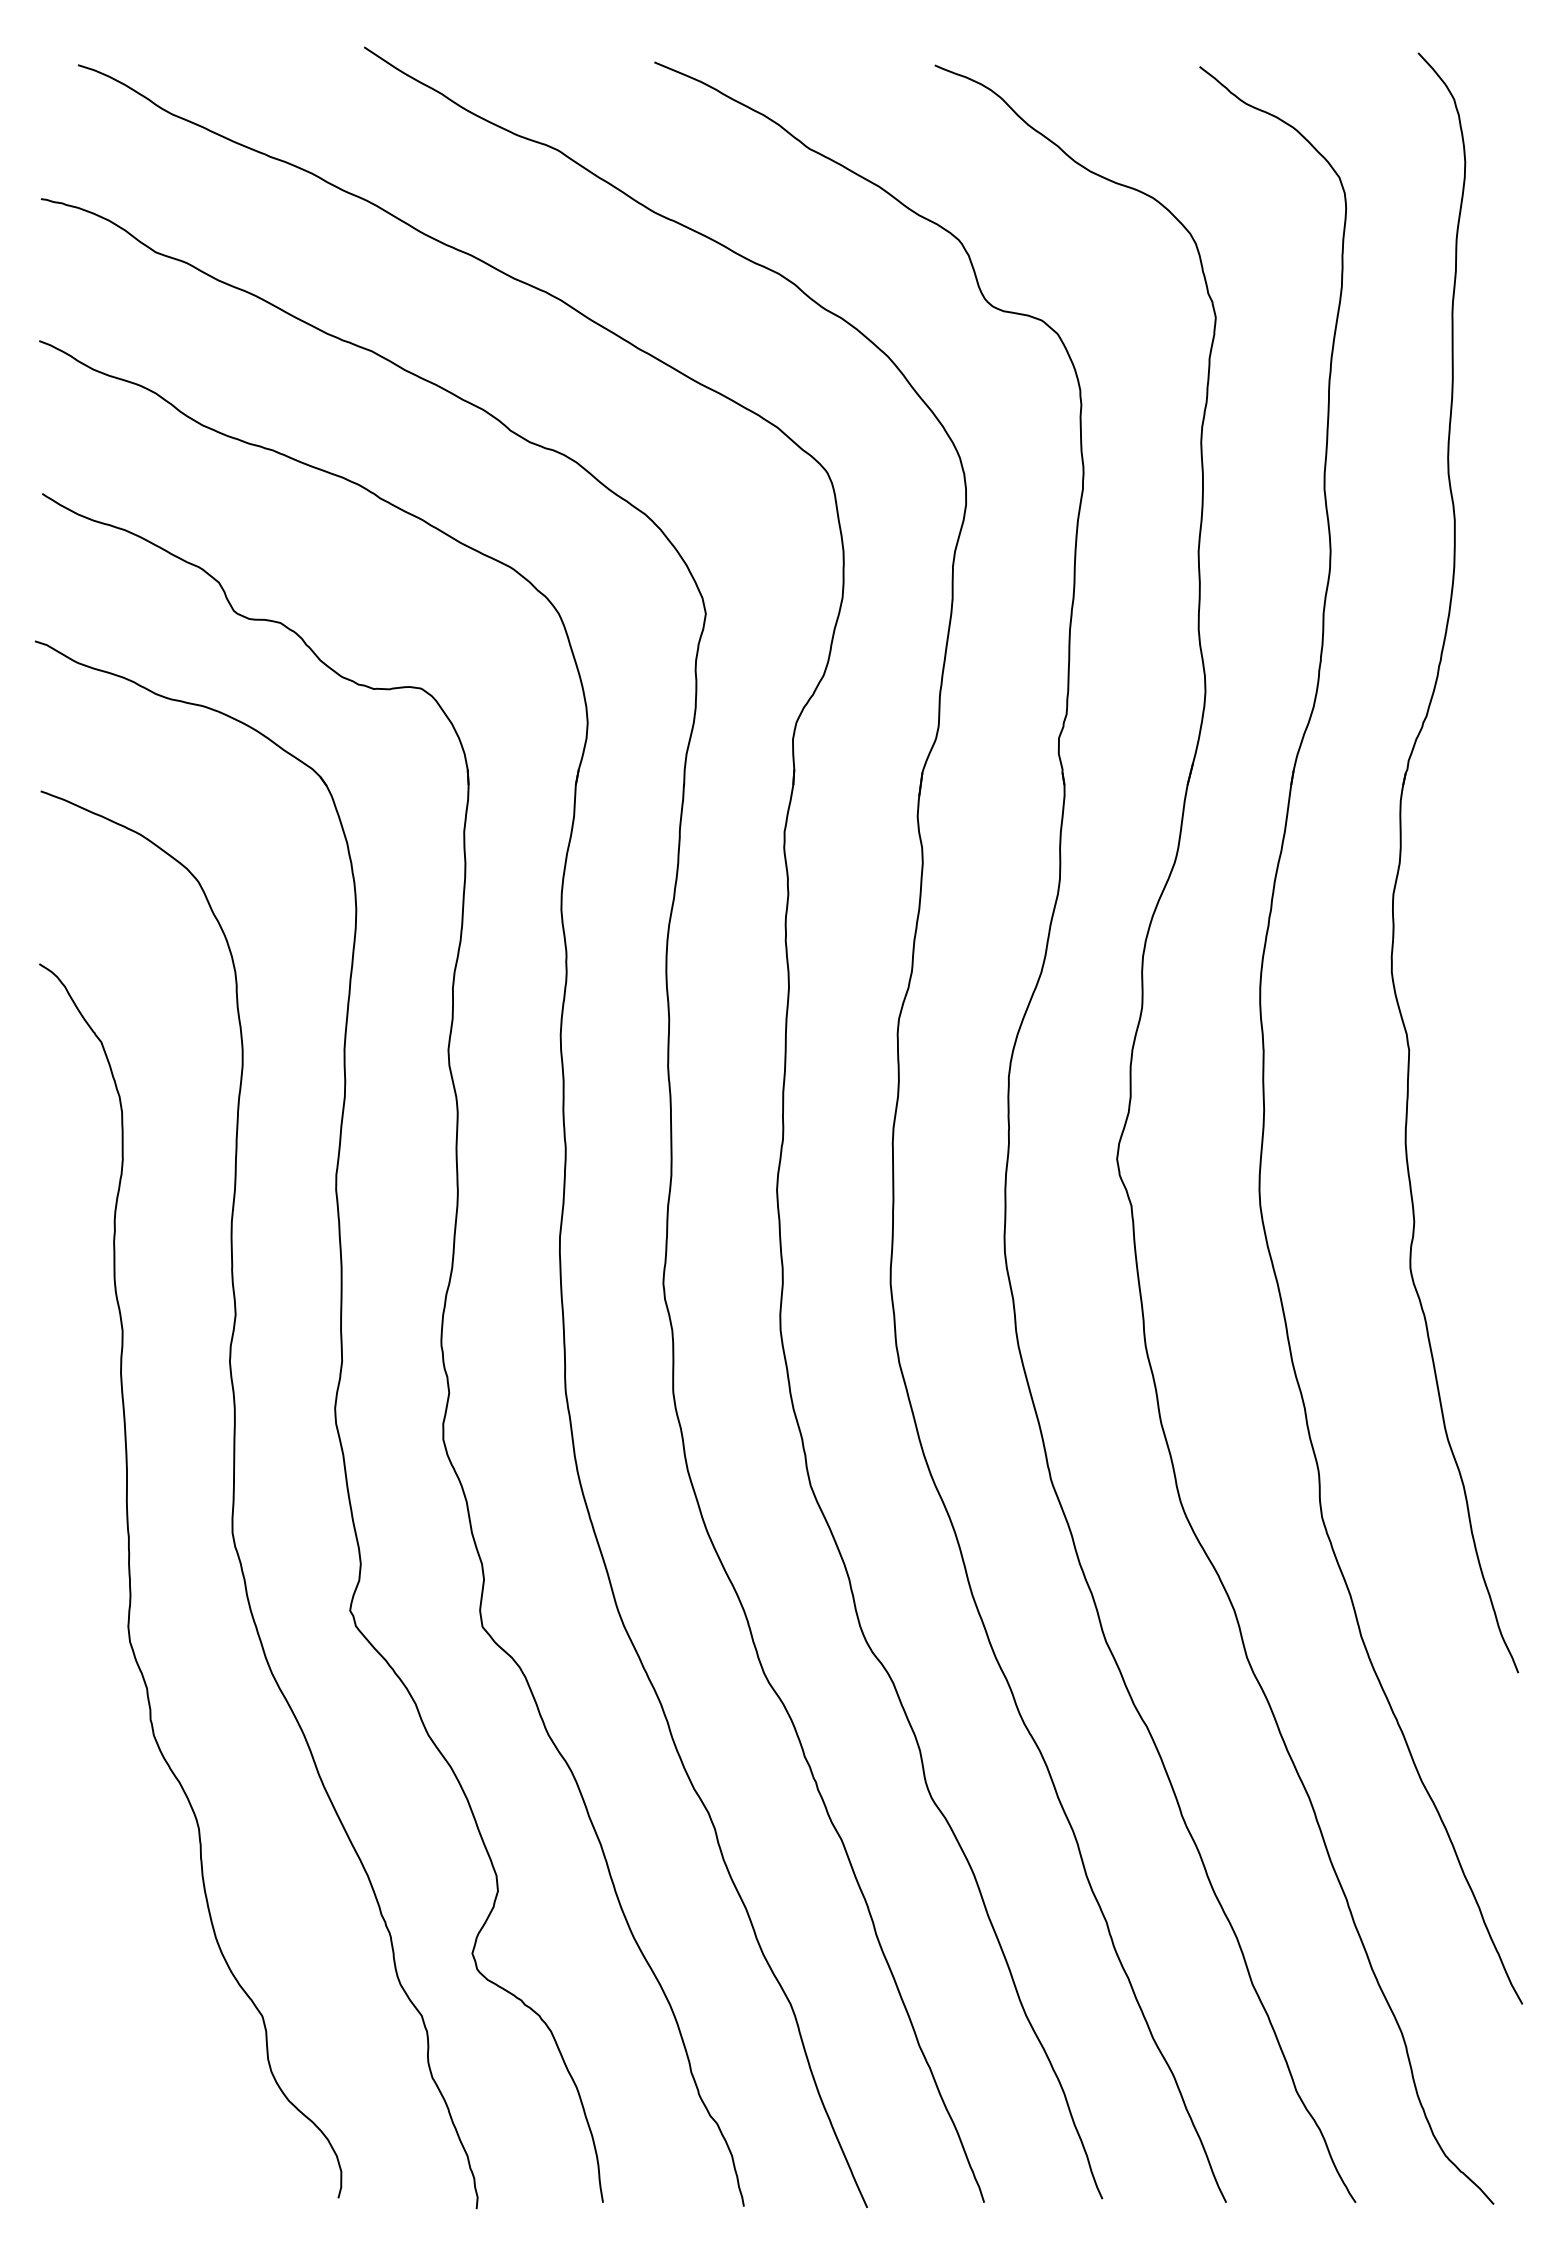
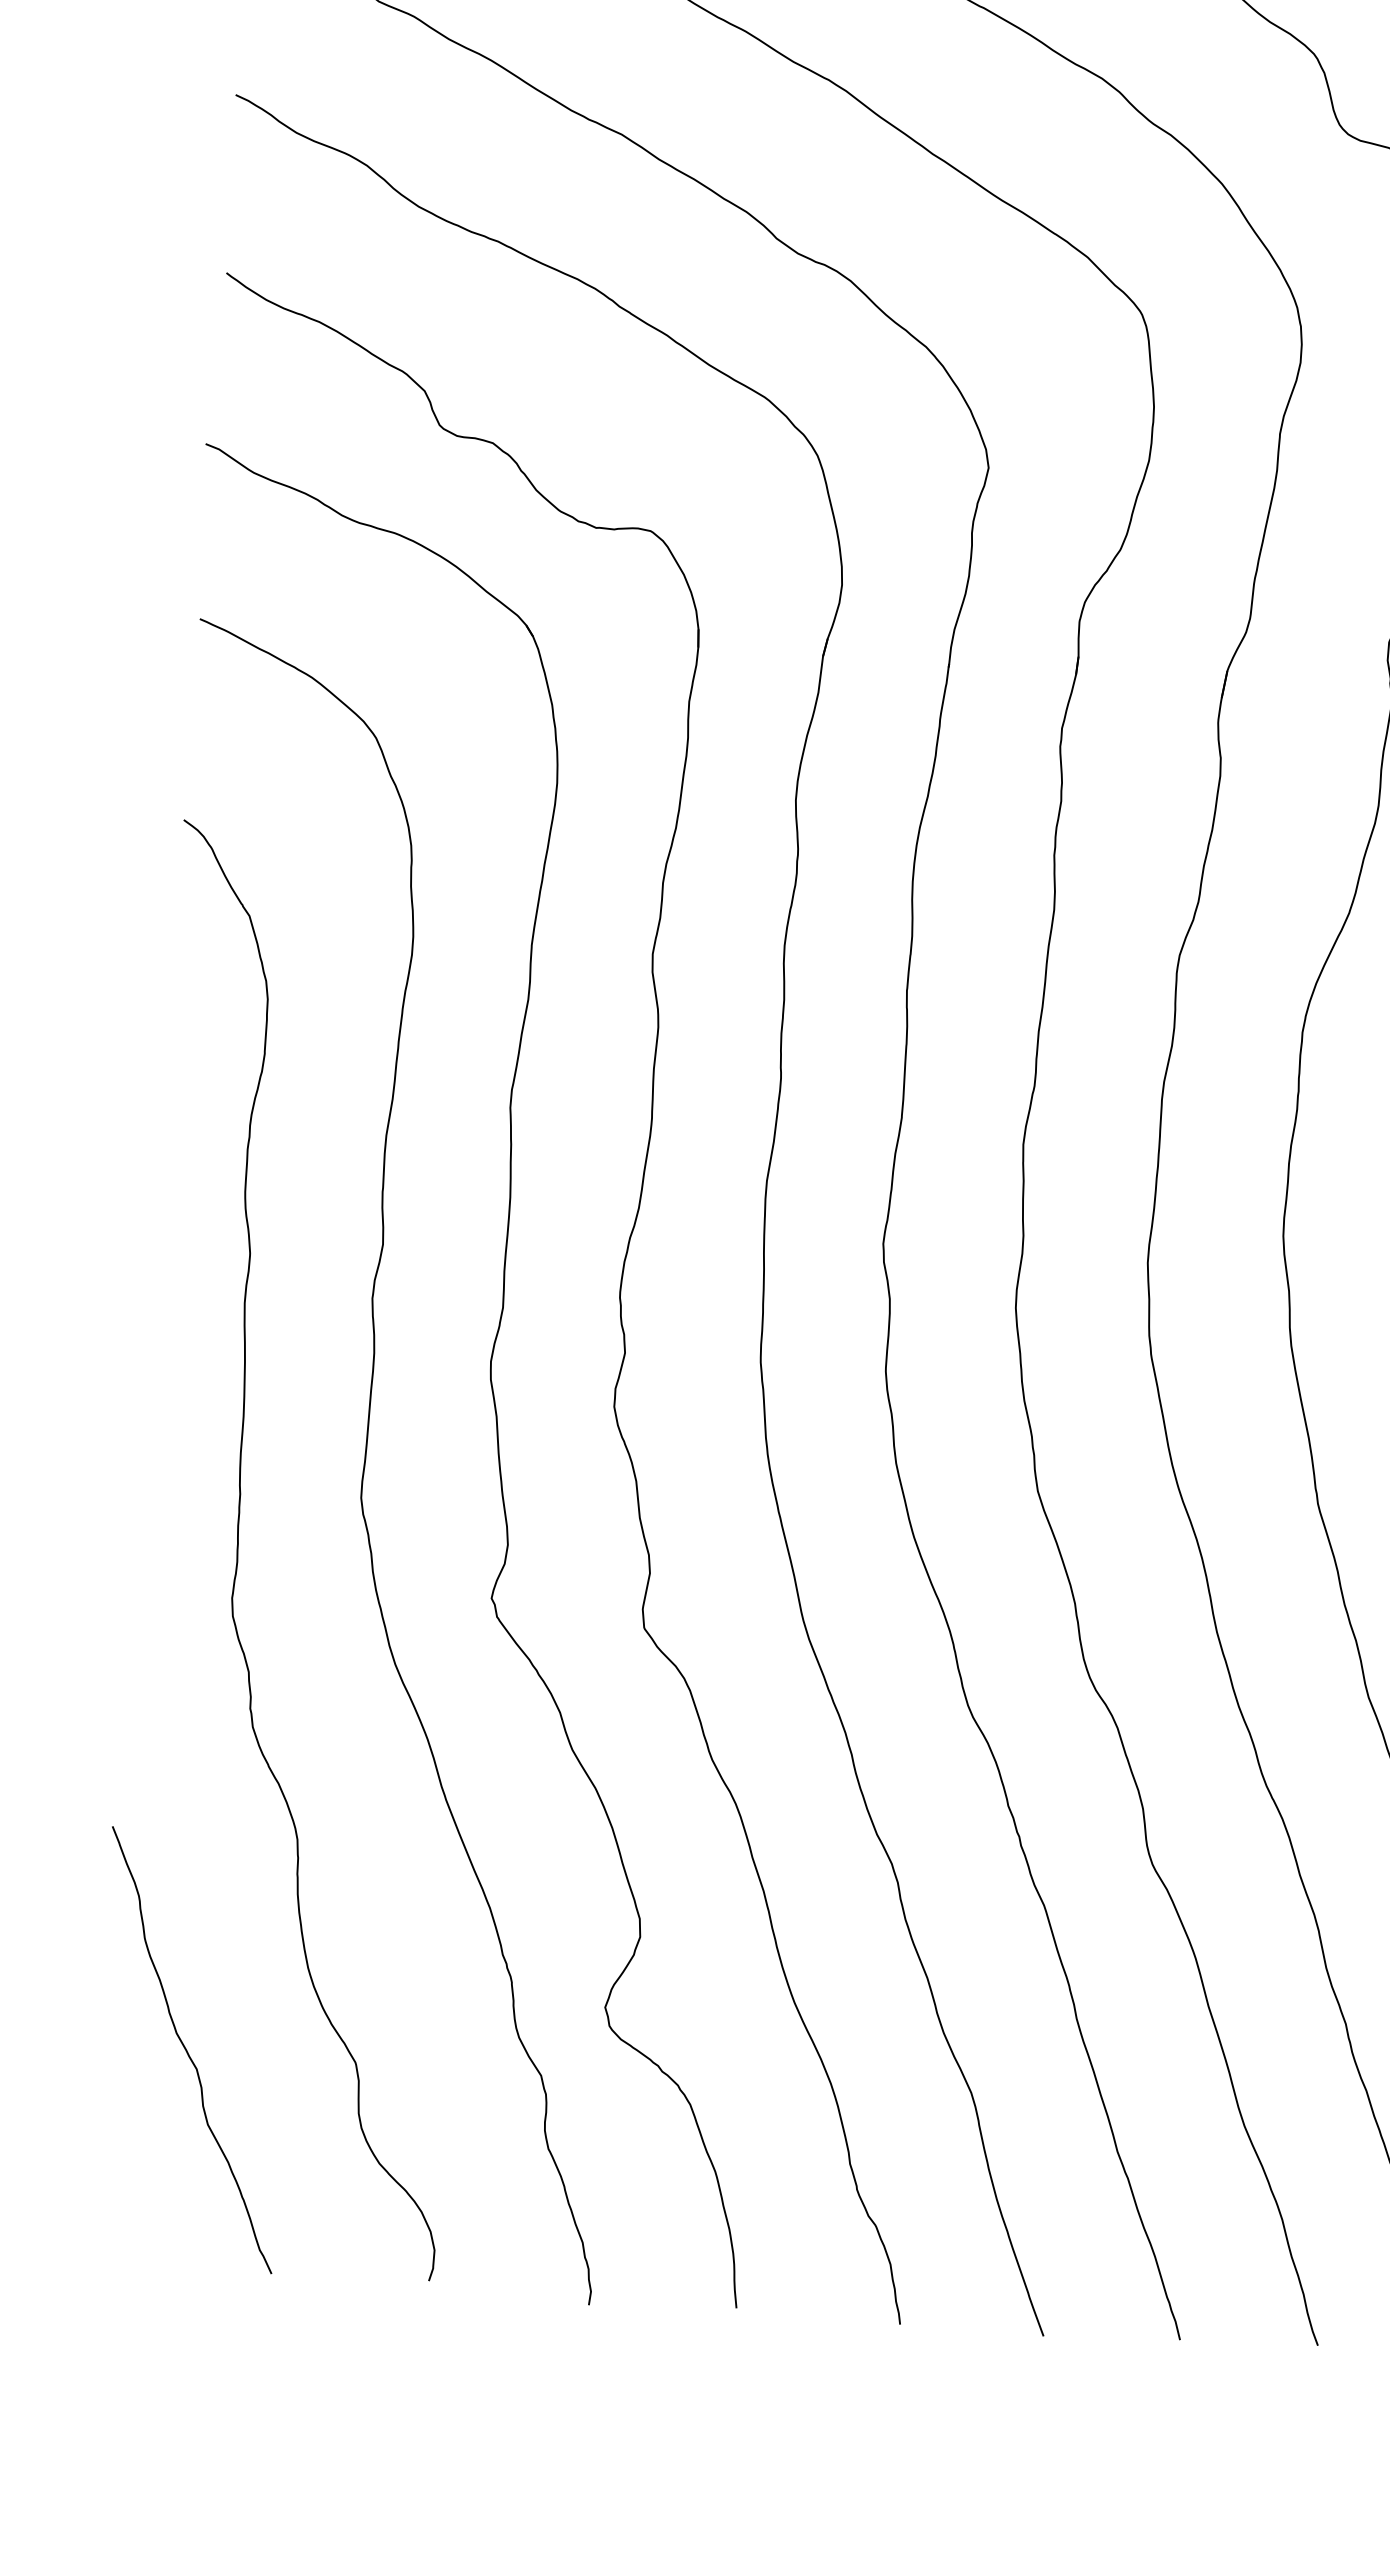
curve: (118, 2016) -> (188, 2051), added

